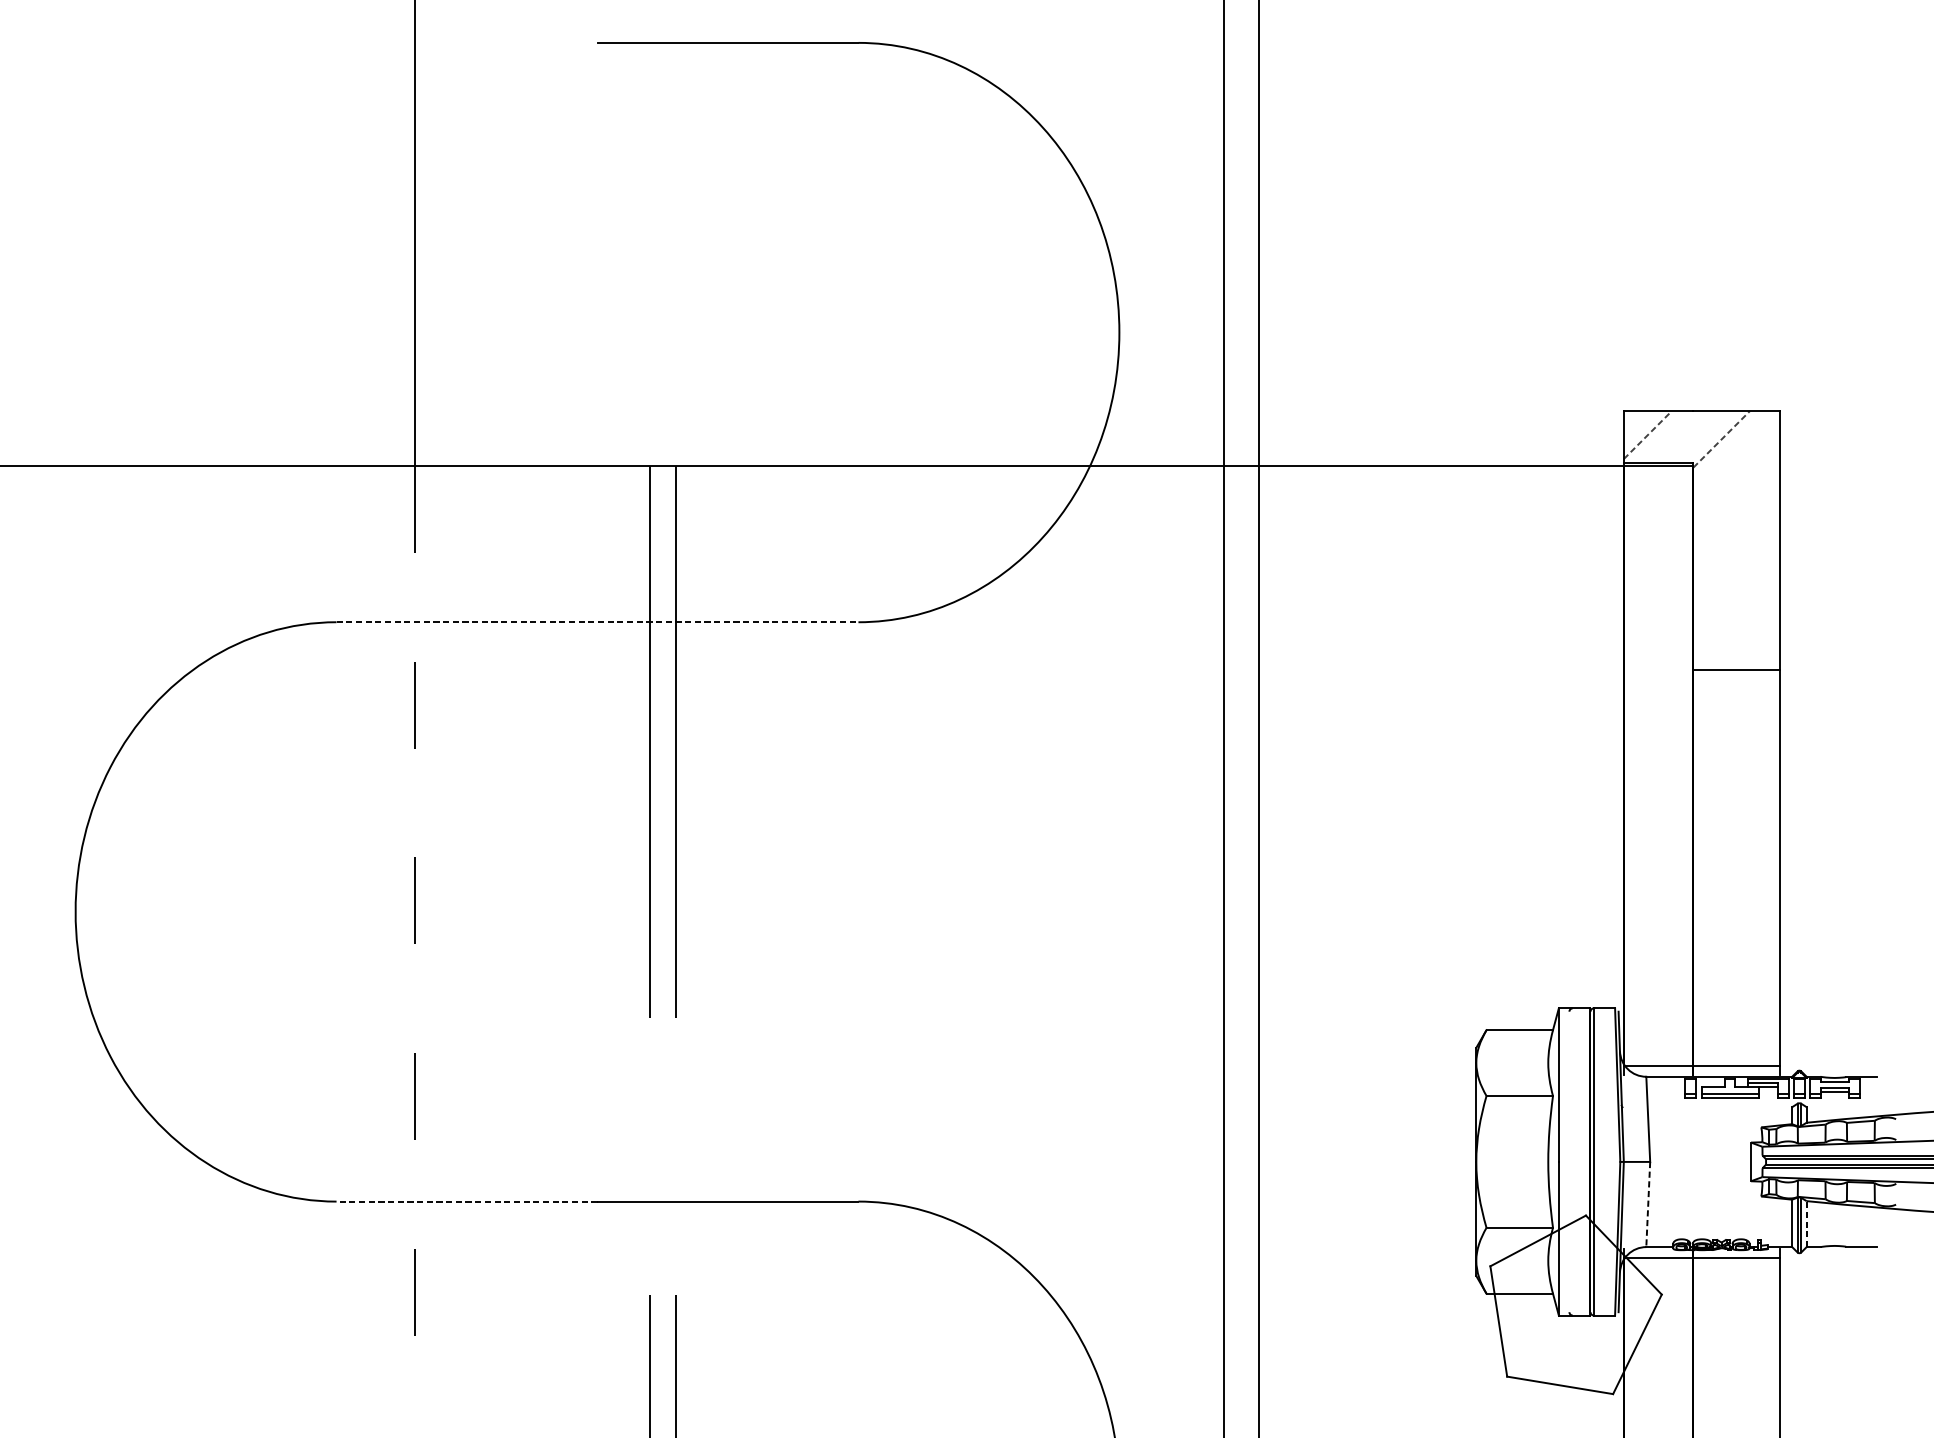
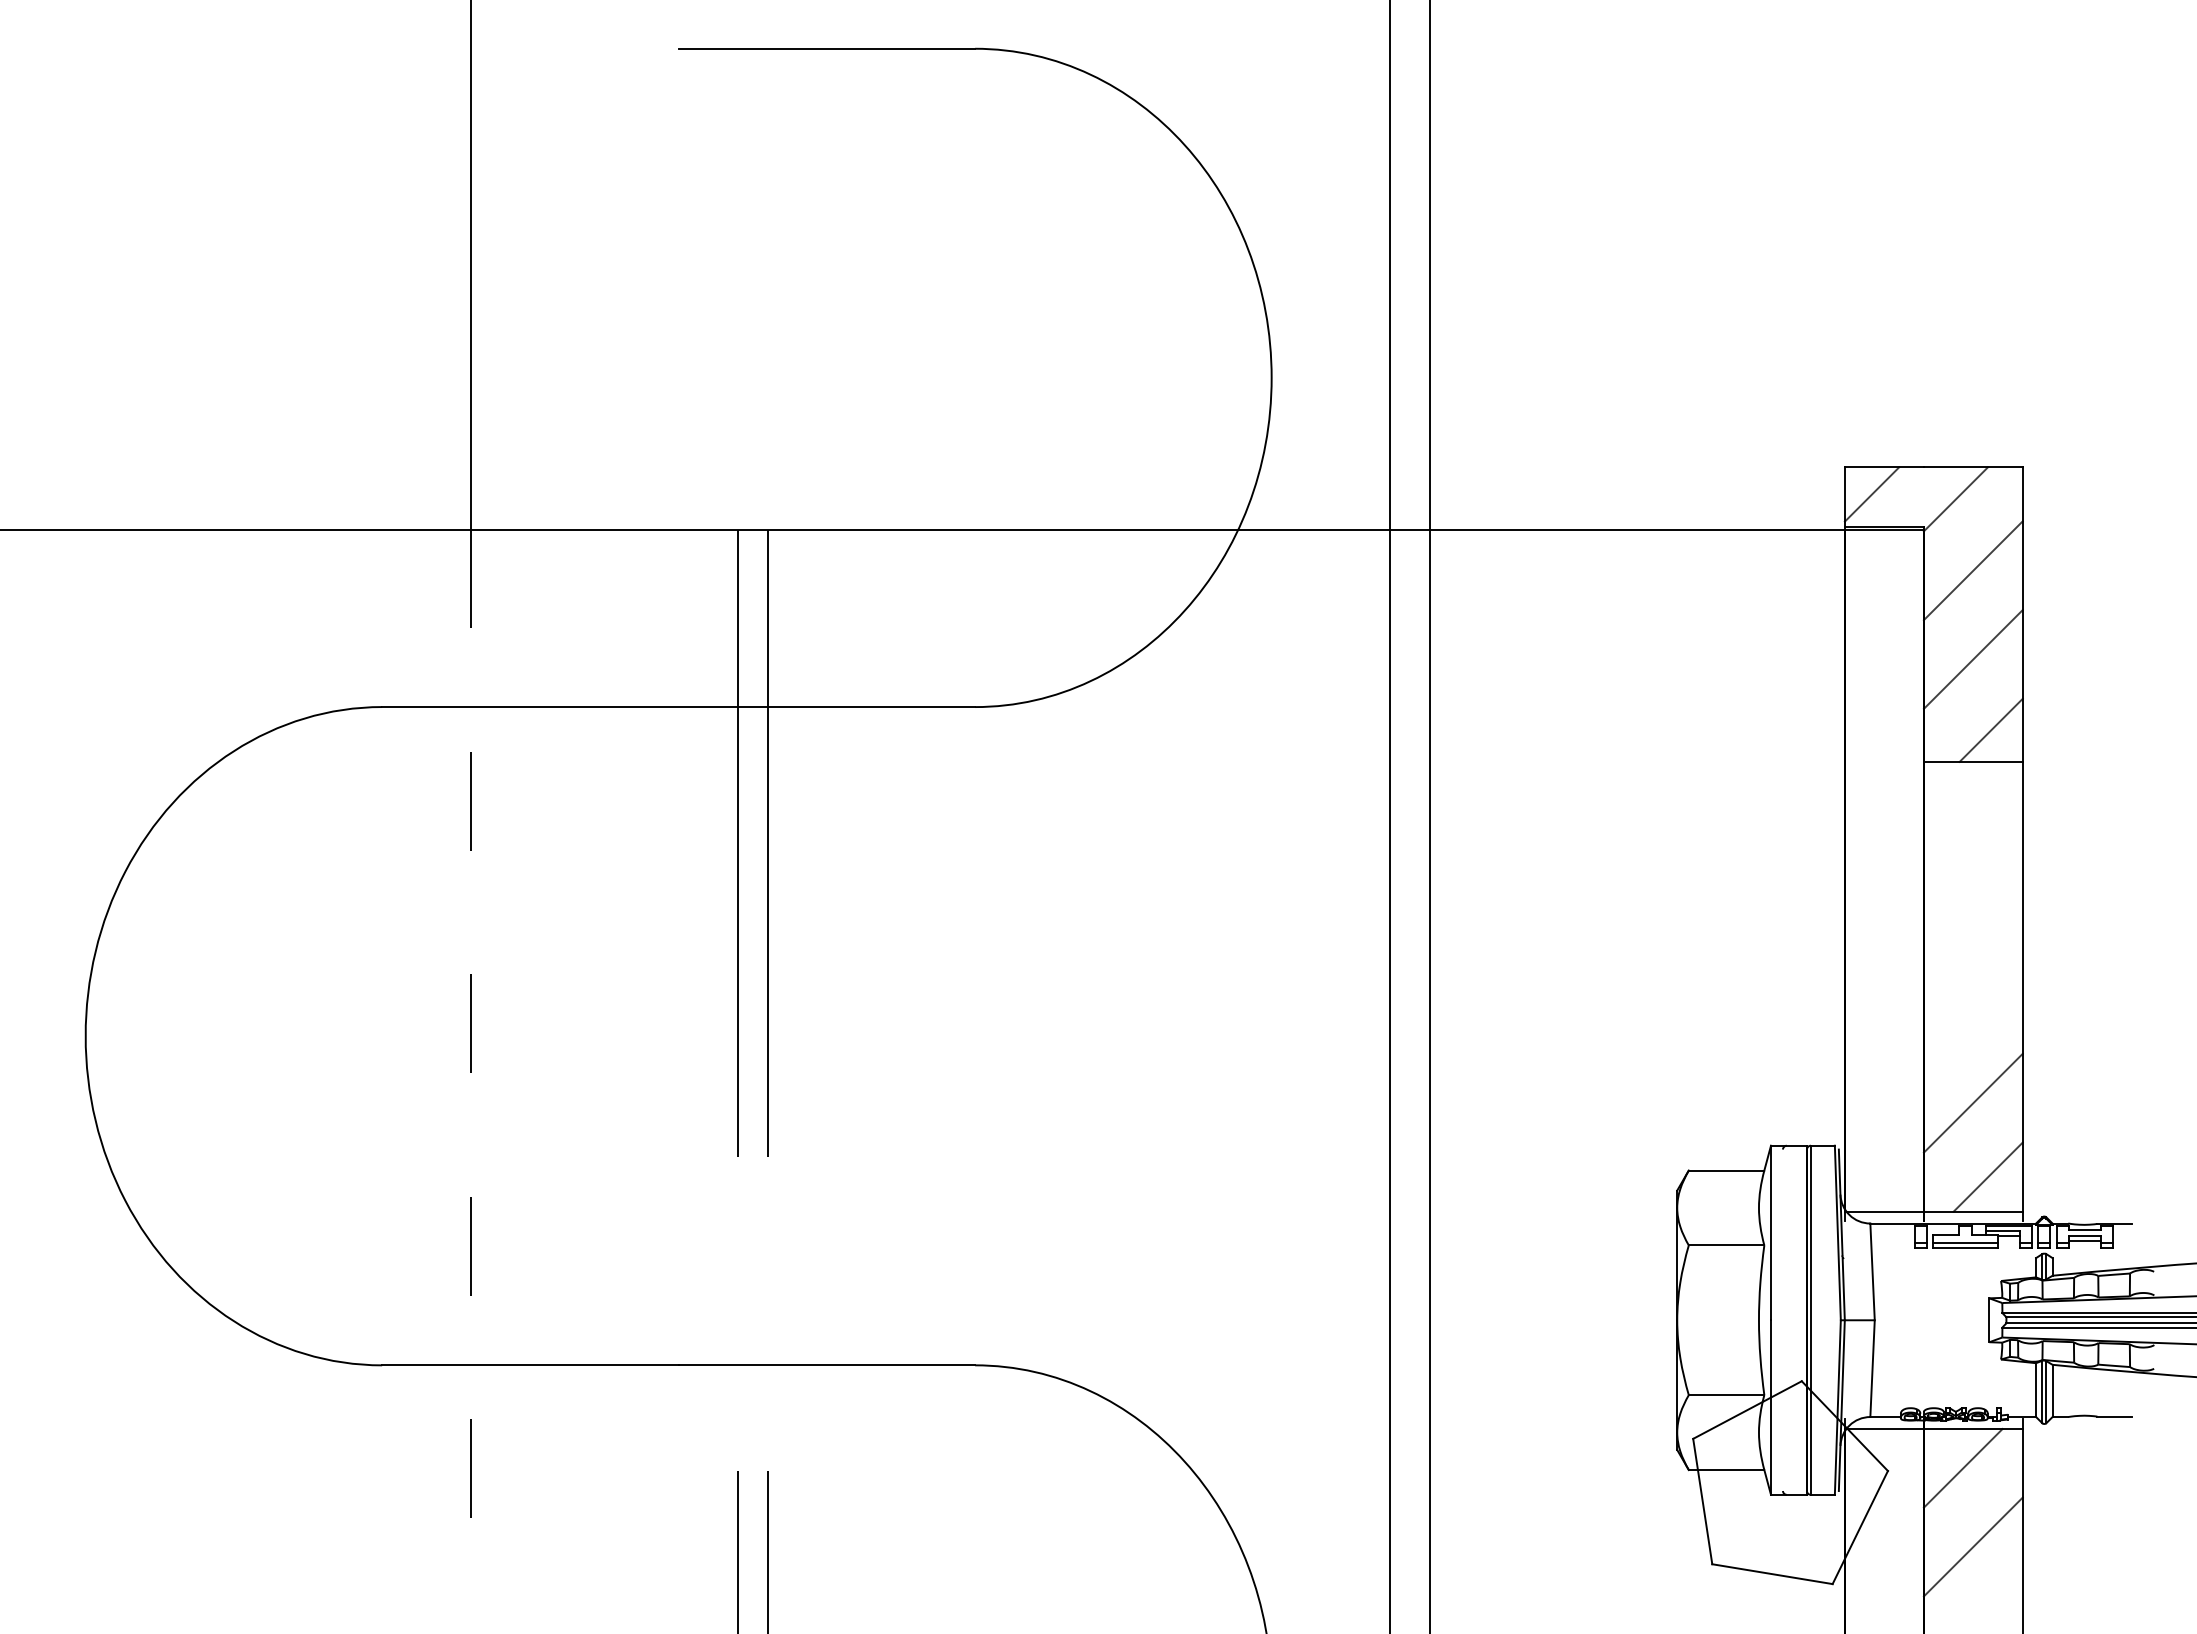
line: (1648, 435) -> (1872, 494), dashed -> solid
line: (1722, 439) -> (1956, 499), dashed -> solid
line: (1736, 502) -> (1972, 570), added
line: (1736, 580) -> (1972, 659), added
line: (598, 622) -> (679, 707), dashed -> solid
line: (1752, 641) -> (1990, 729), added
line: (1736, 970) -> (1972, 1102), added
line: (1749, 1035) -> (1987, 1176), added
line: (466, 1201) -> (529, 1365), dashed -> solid
line: (1648, 1205) -> (1872, 1369), dashed -> solid
line: (1806, 1223) -> (2052, 1390), dashed -> solid
line: (1727, 1291) -> (1962, 1467), added
line: (1736, 1361) -> (1972, 1546), added

